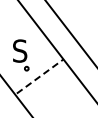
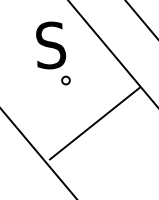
part: (21, 55) -> (54, 54), moved
line: (40, 76) -> (95, 123), dashed -> solid

